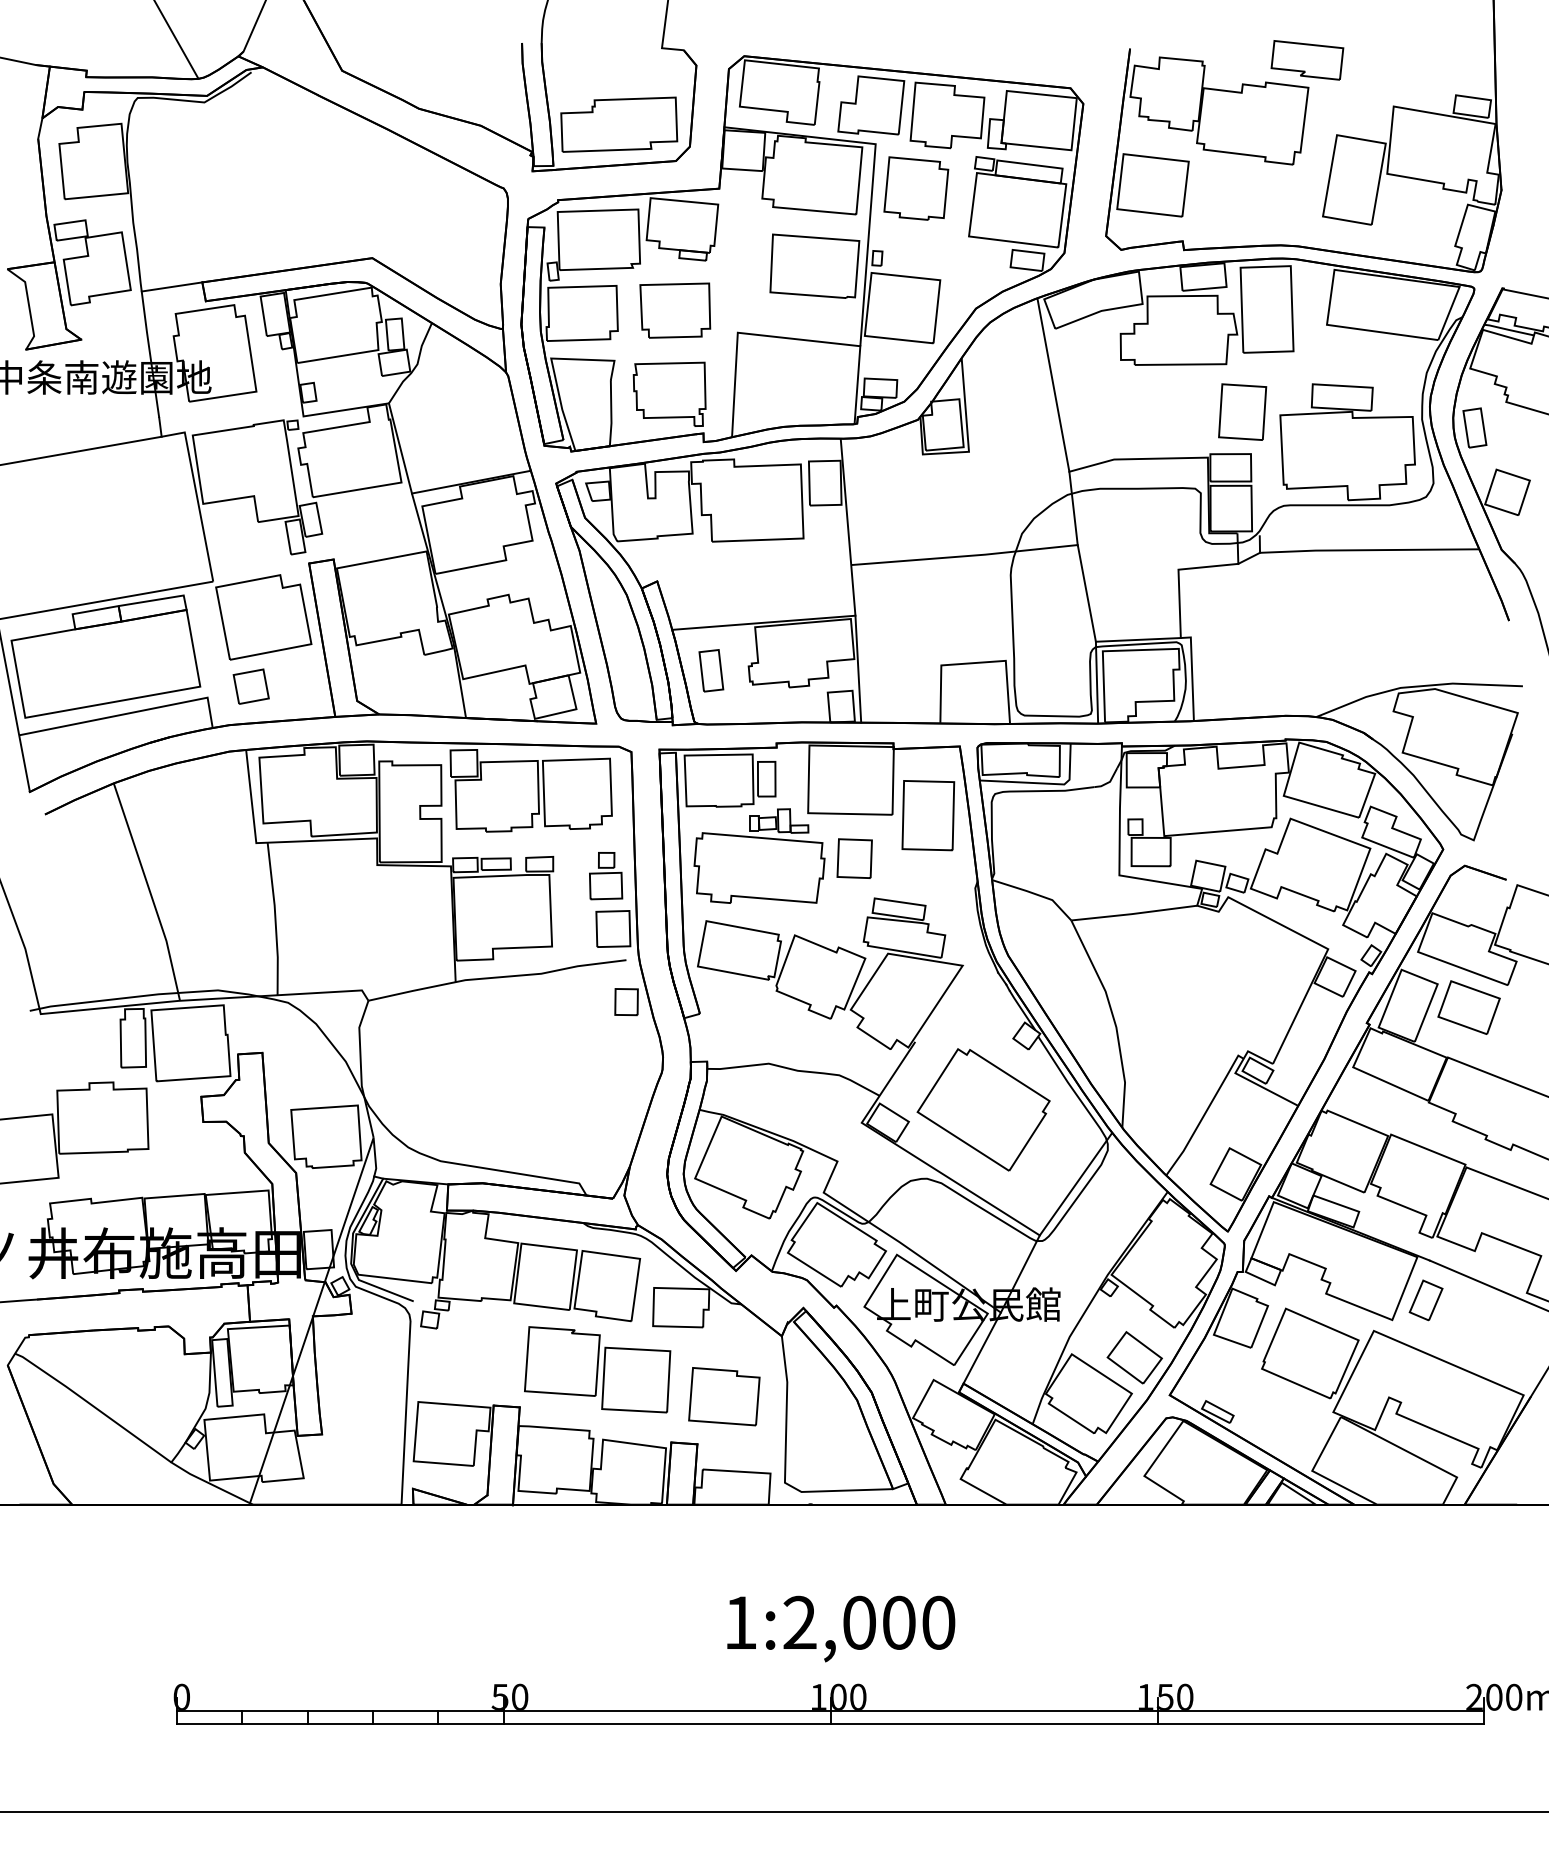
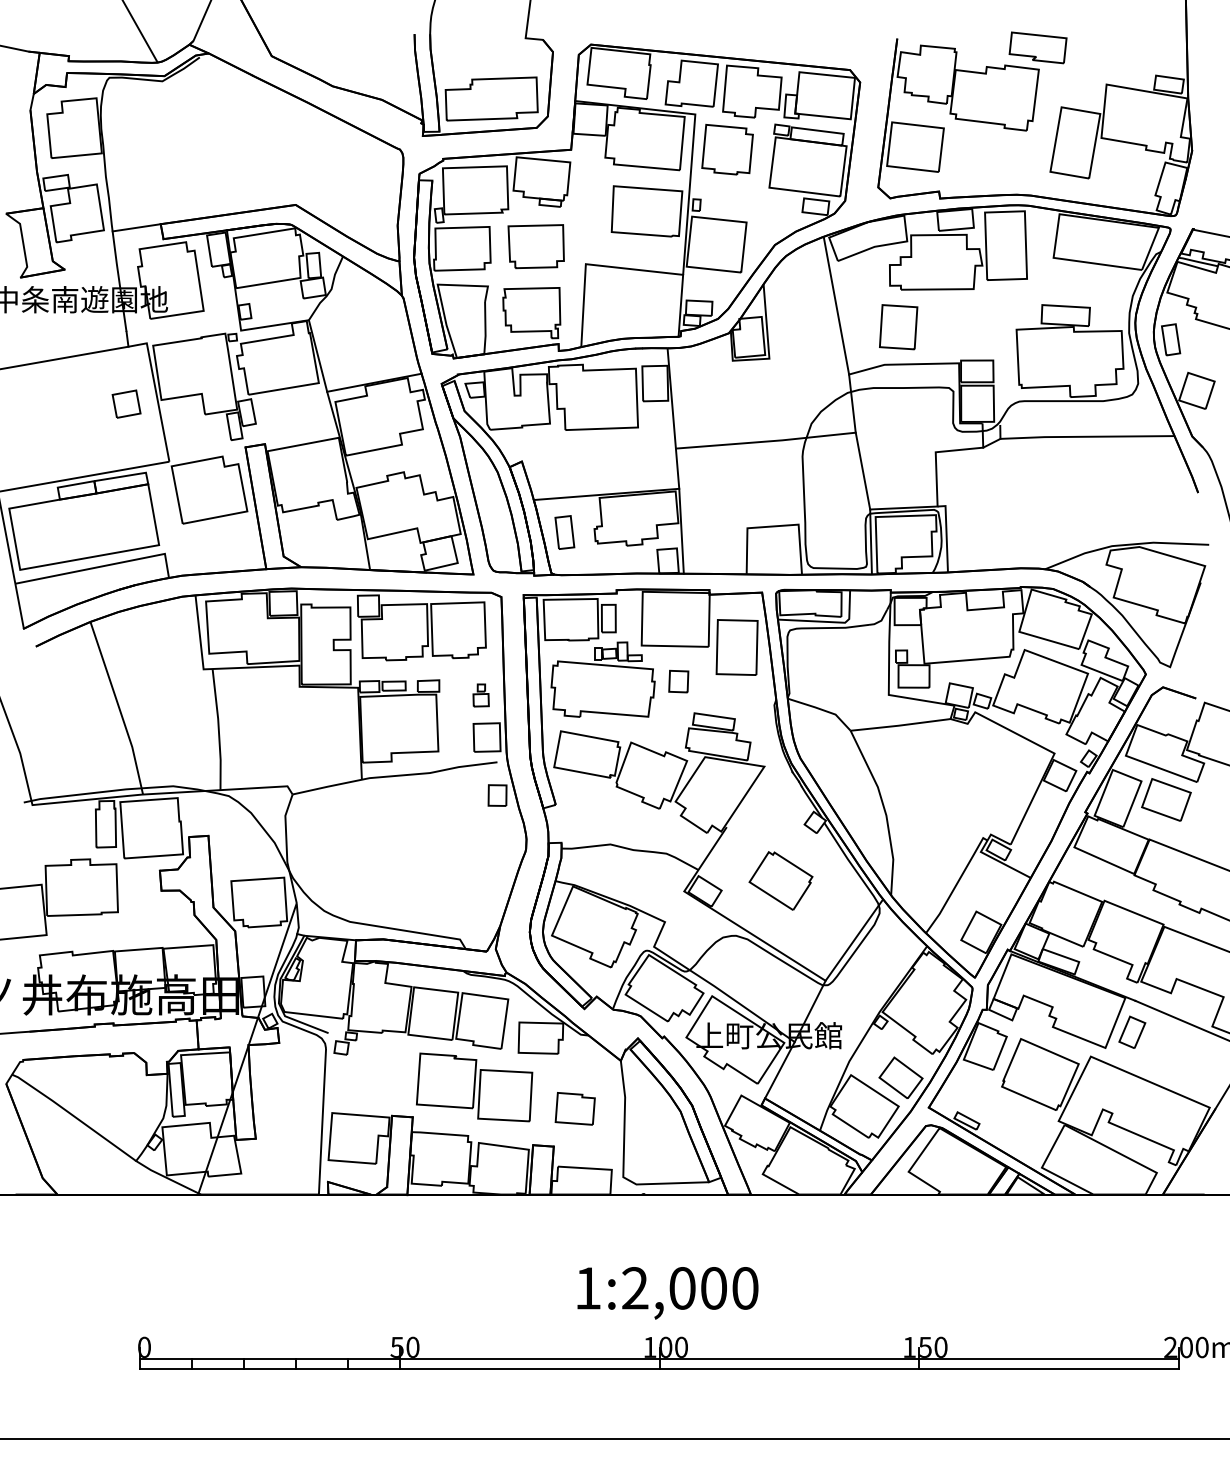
part: (1242, 412) -> (898, 327), moved
part: (251, 685) -> (126, 403), moved
part: (854, 858) -> (678, 681), size x0.7
part: (605, 876) -> (480, 695), size x0.6
part: (982, 1109) -> (780, 880), size x0.6
part: (724, 1396) -> (575, 1108), size x0.7

